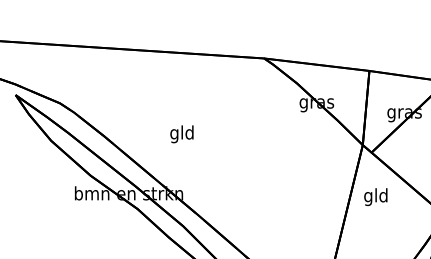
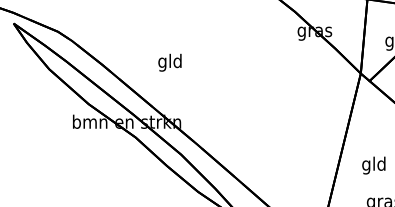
text: (181, 134) -> (169, 62), moved
text: (375, 196) -> (373, 164), moved

